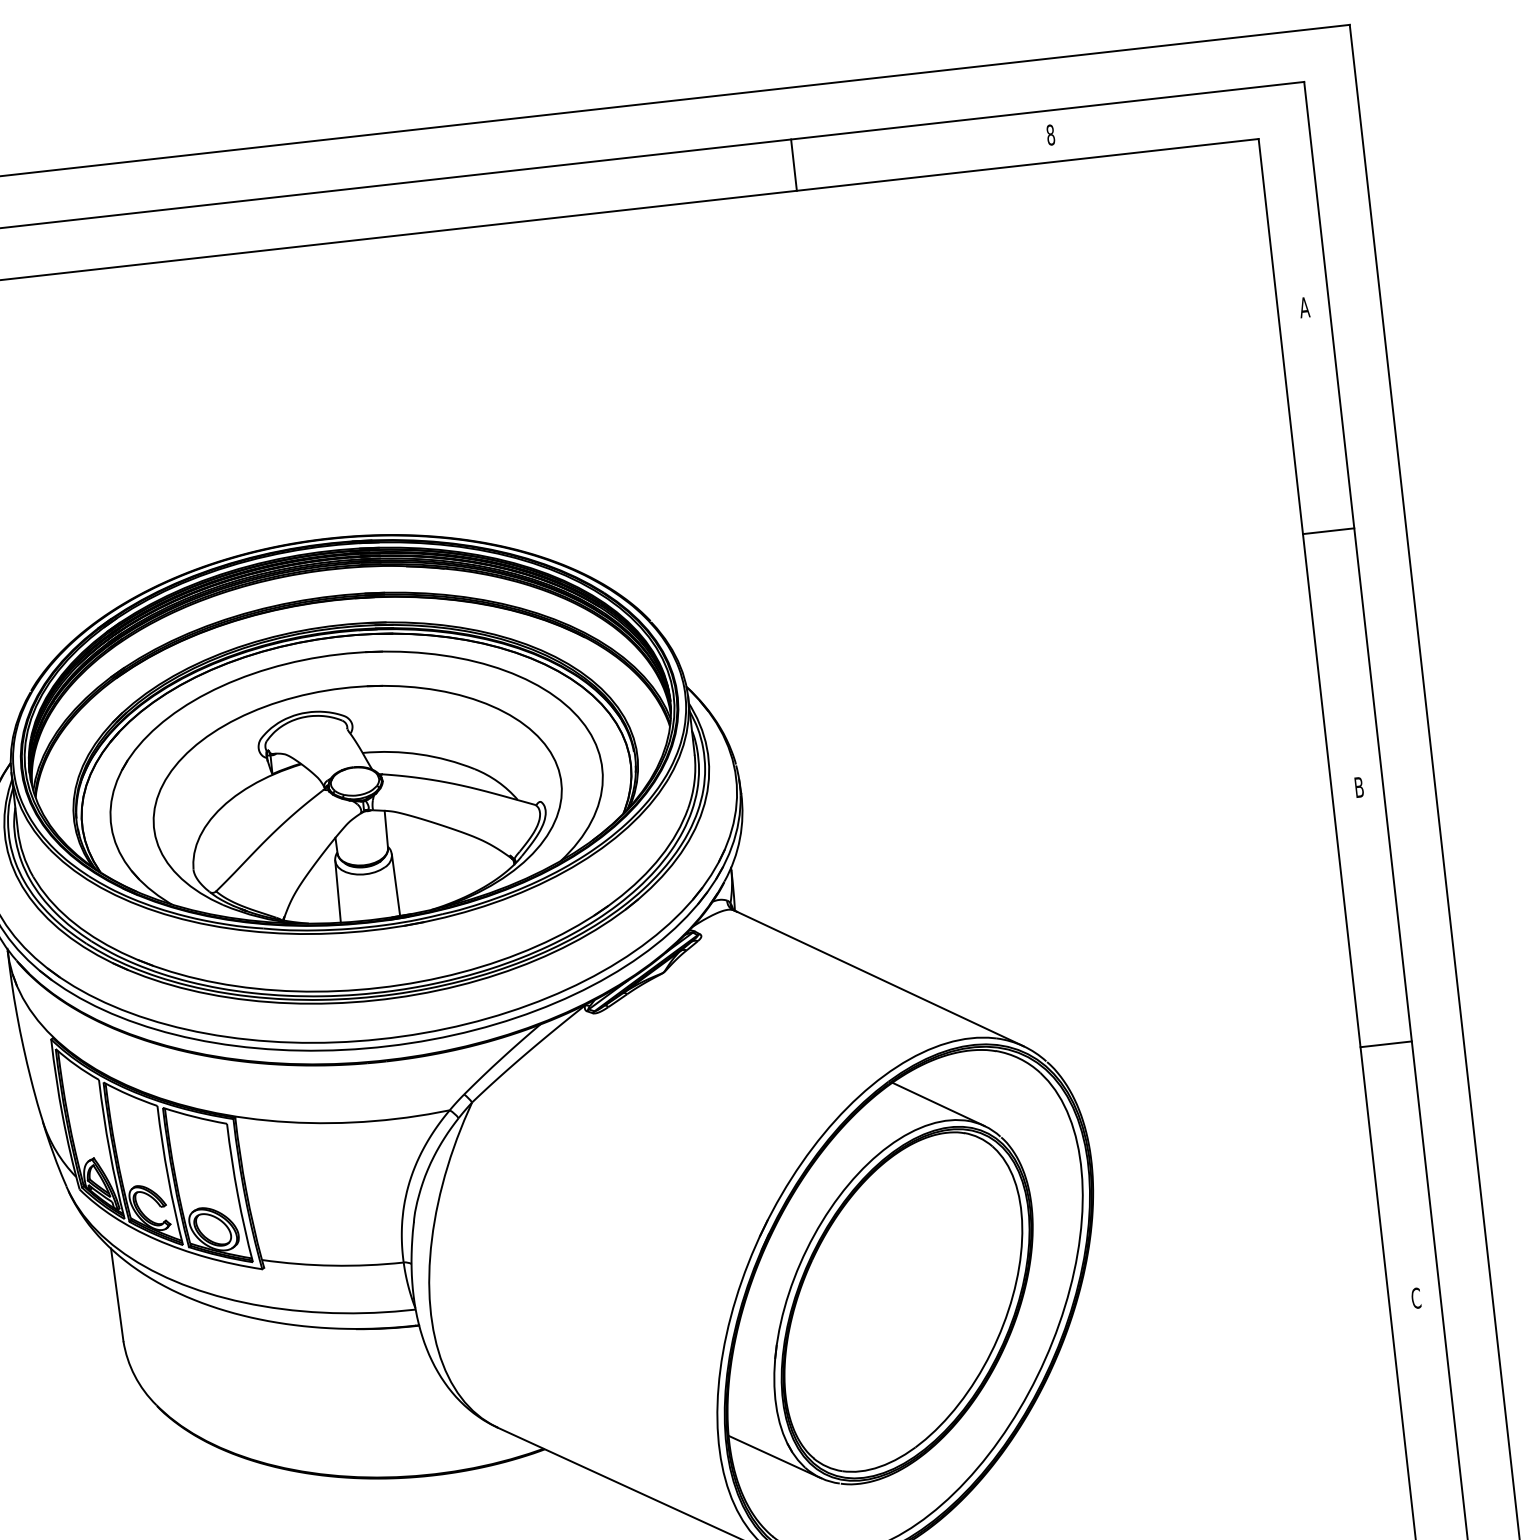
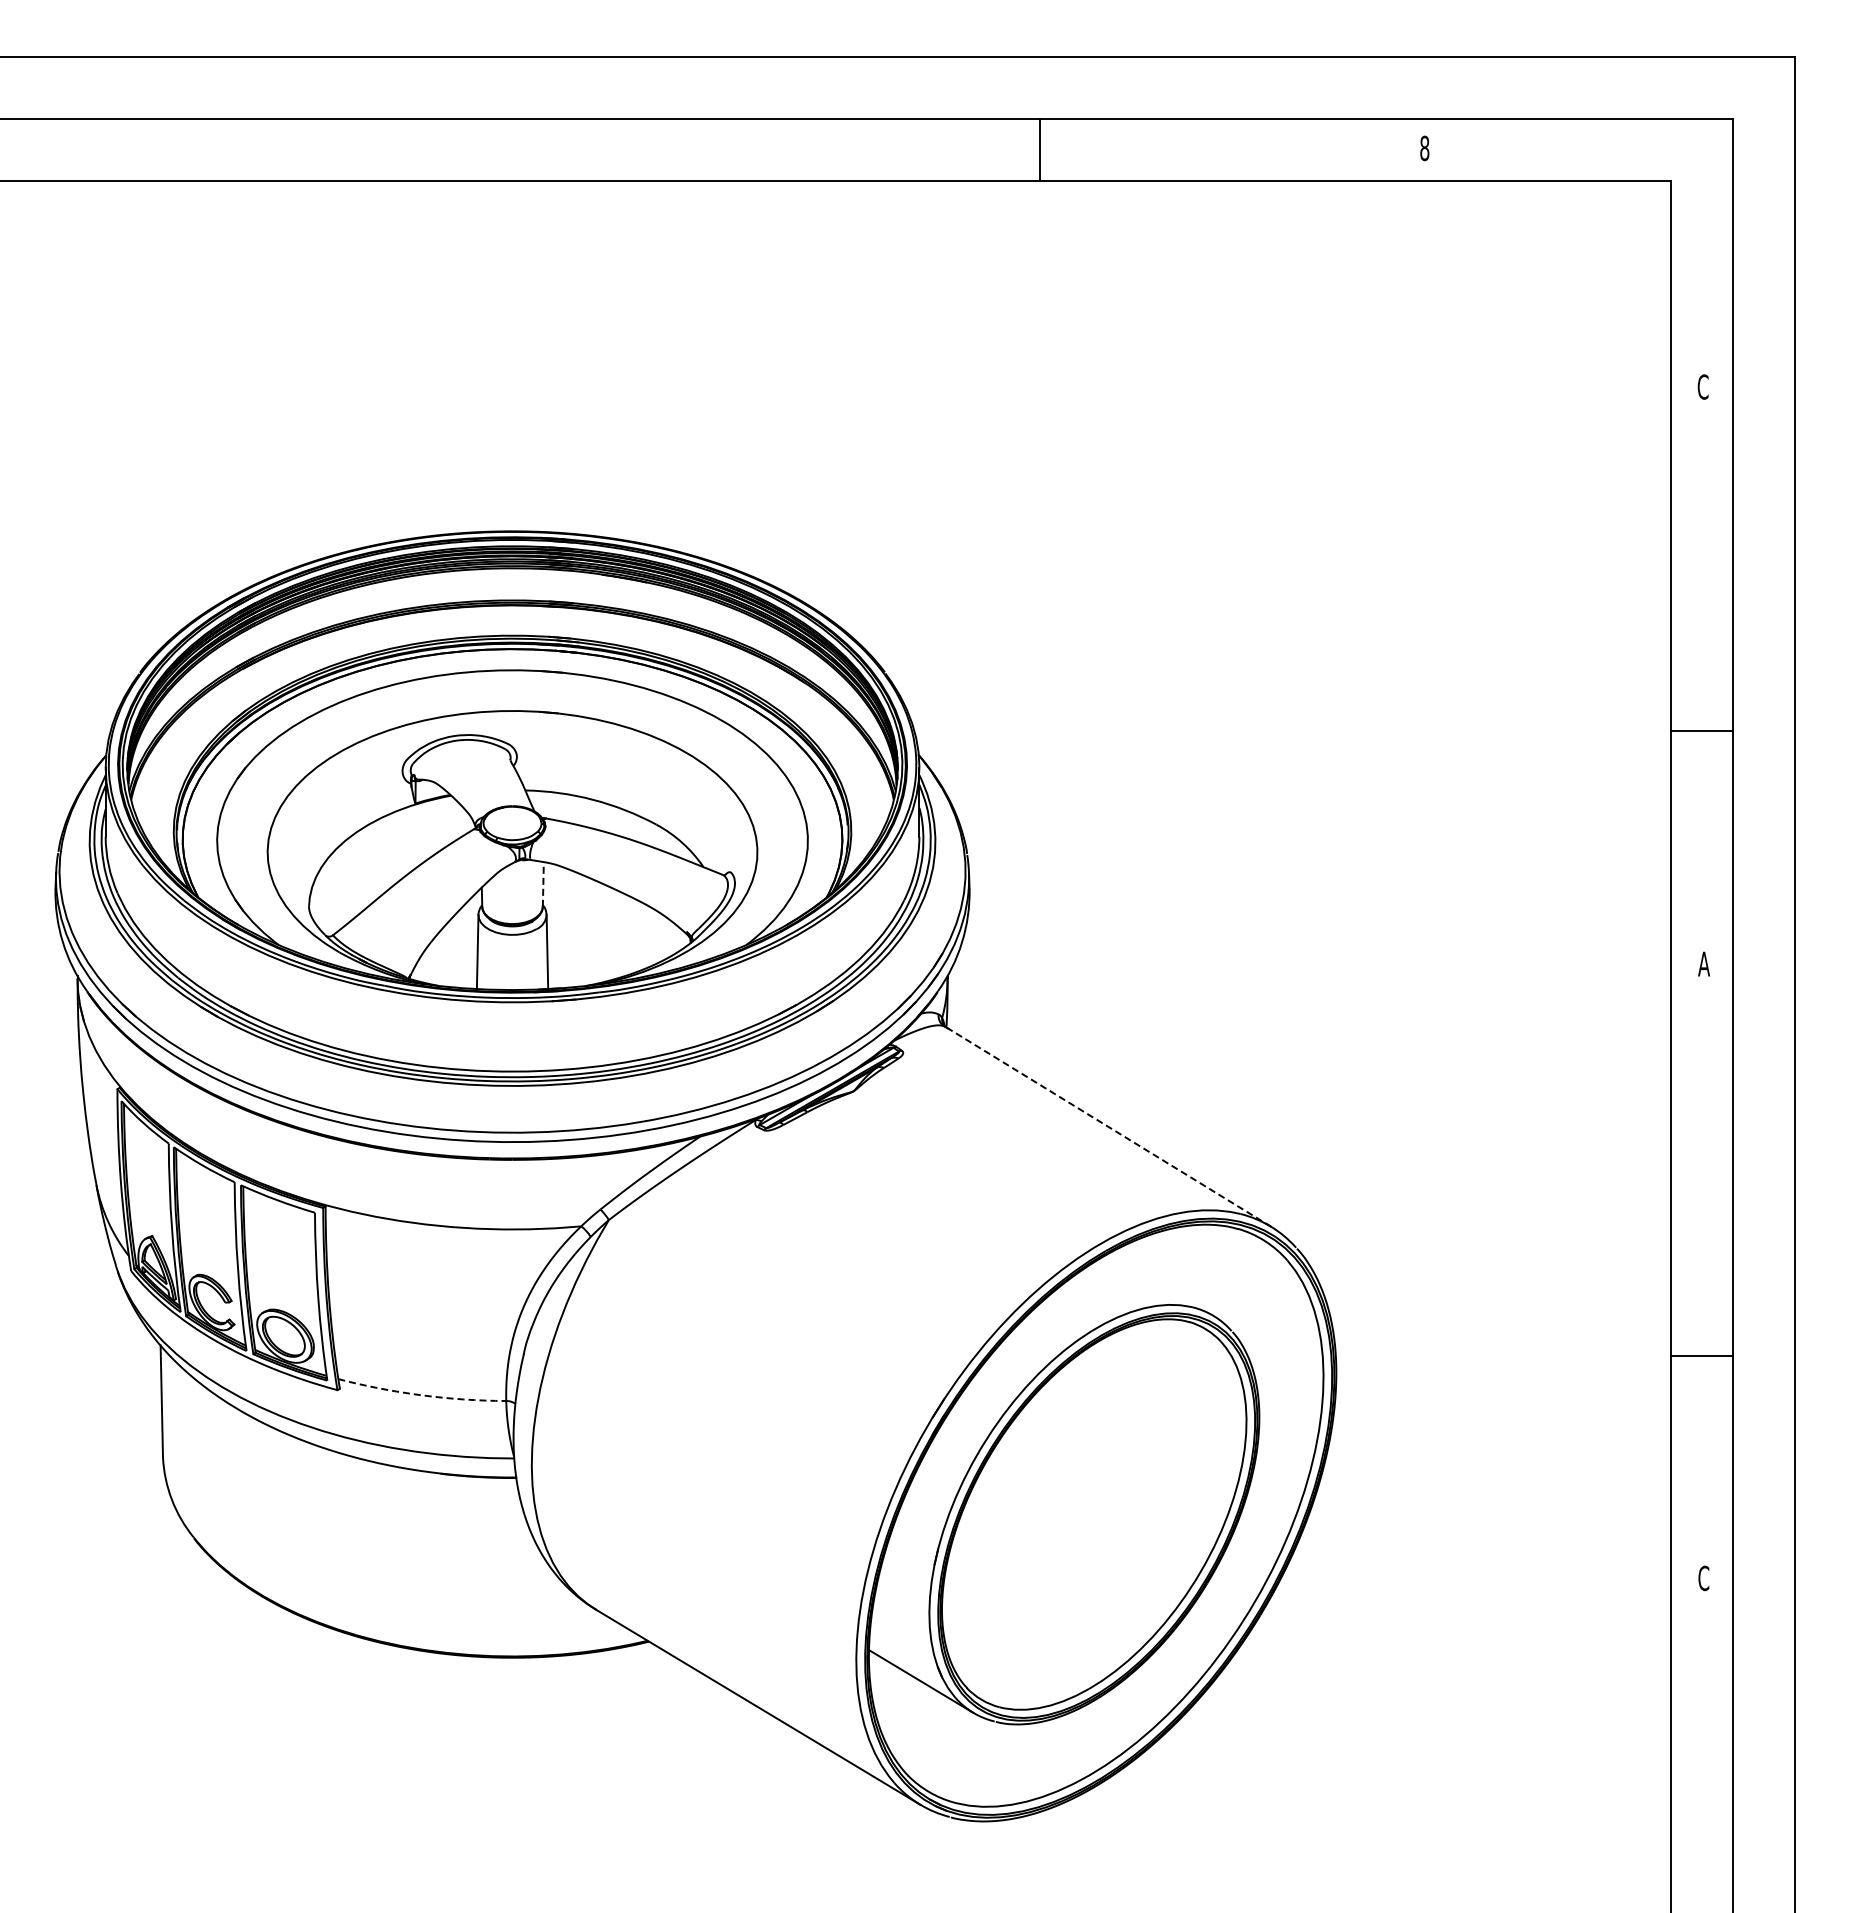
line: (793, 164) -> (1039, 149), moved
text: (1304, 307) -> (1703, 386), A -> C
line: (1328, 531) -> (1701, 730), moved
text: (1359, 786) -> (1704, 963), B -> A
line: (386, 828) -> (543, 883), solid -> dashed
line: (879, 978) -> (1109, 1127), solid -> dashed
line: (1385, 1044) -> (1701, 1355), moved
line: (938, 1104) -> (1162, 1284), removed
arc: (332, 1265) -> (421, 1395), solid -> dashed

